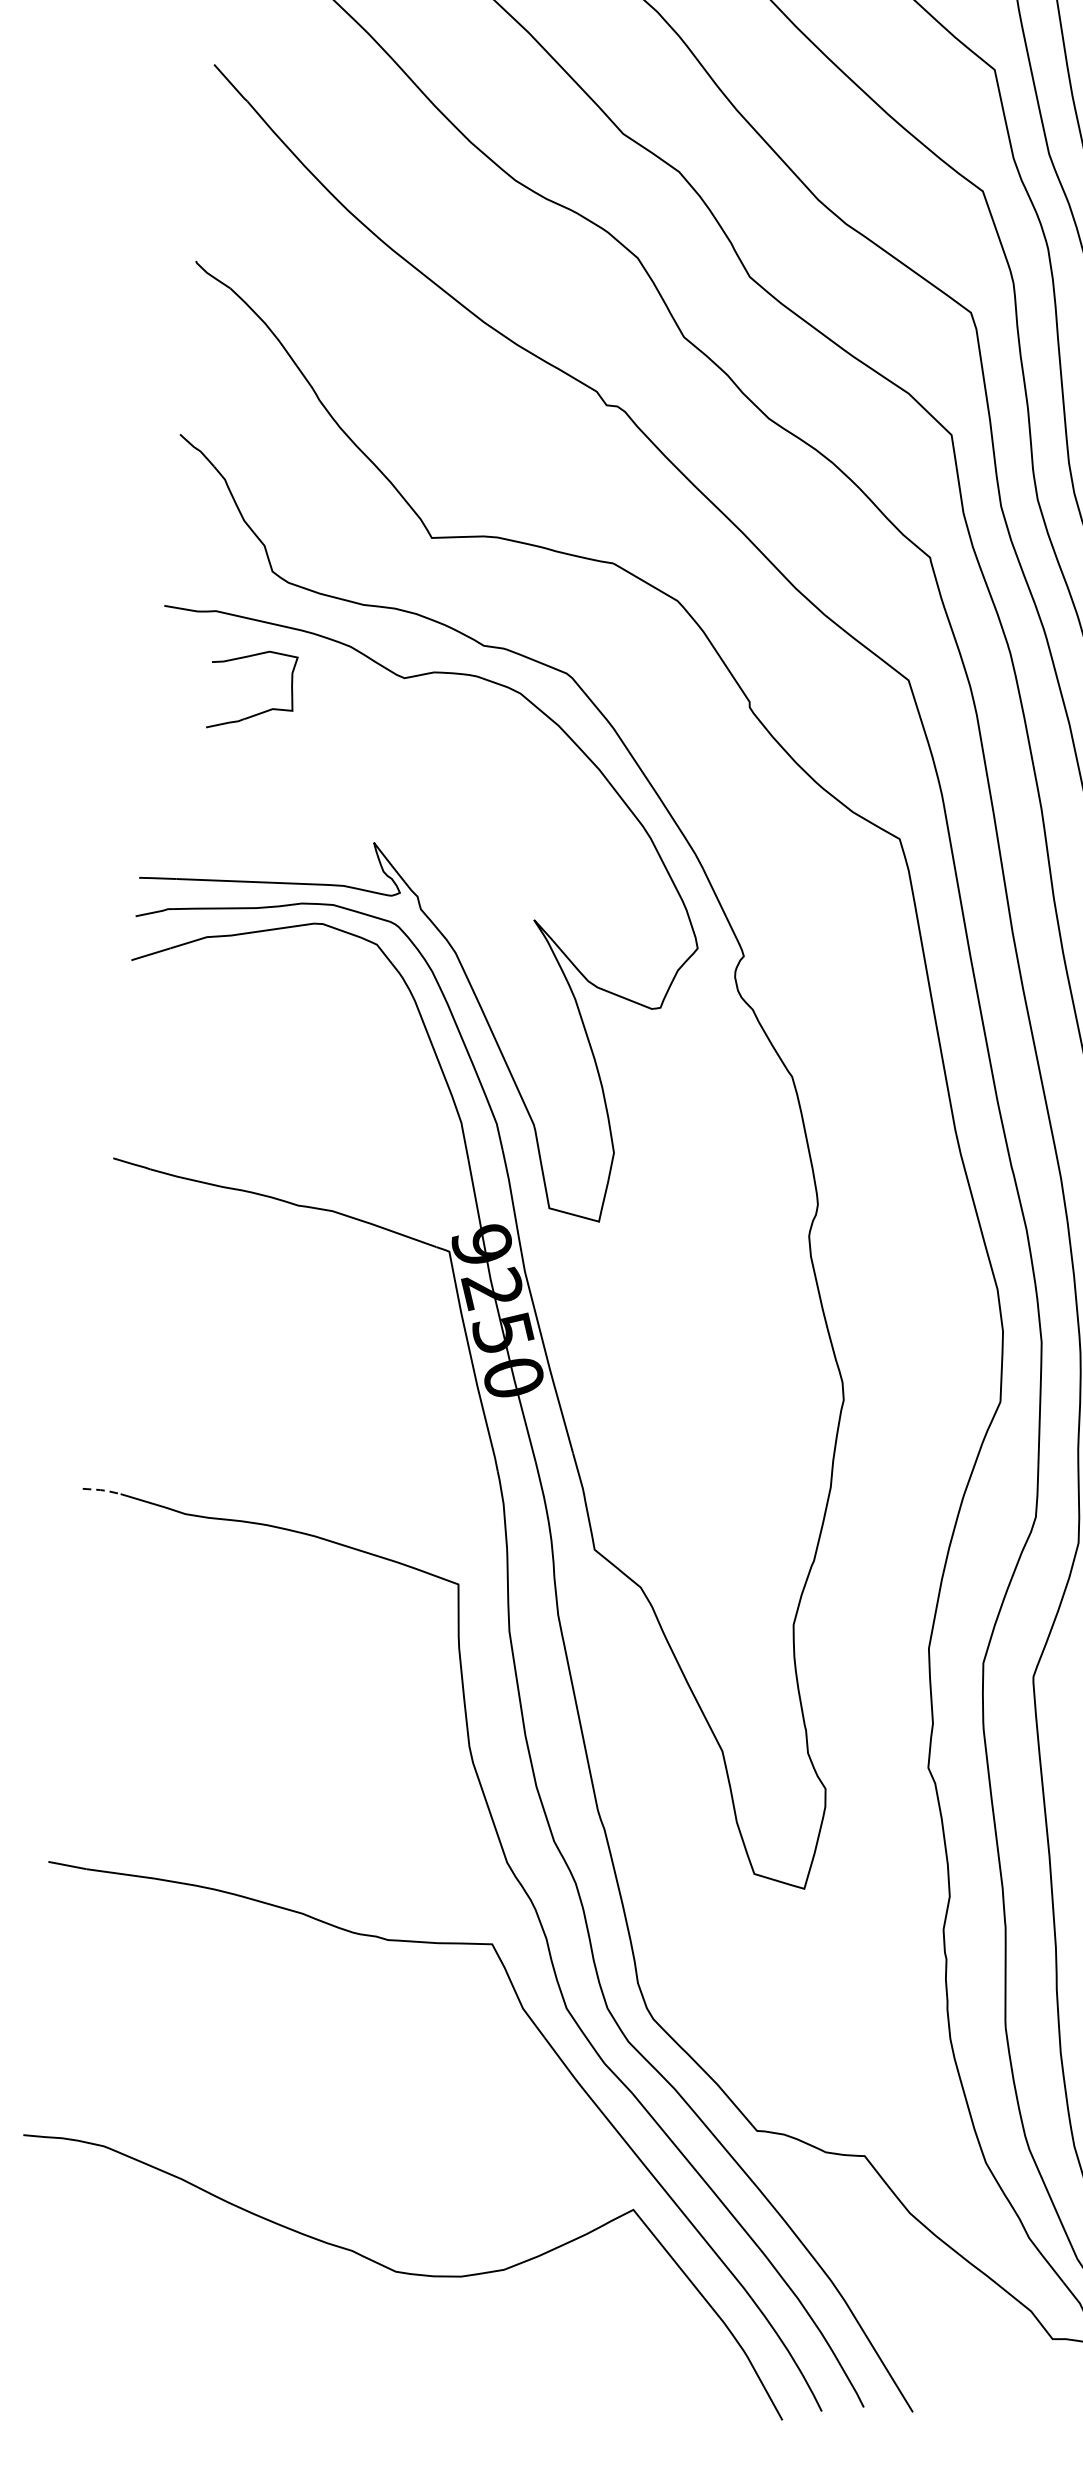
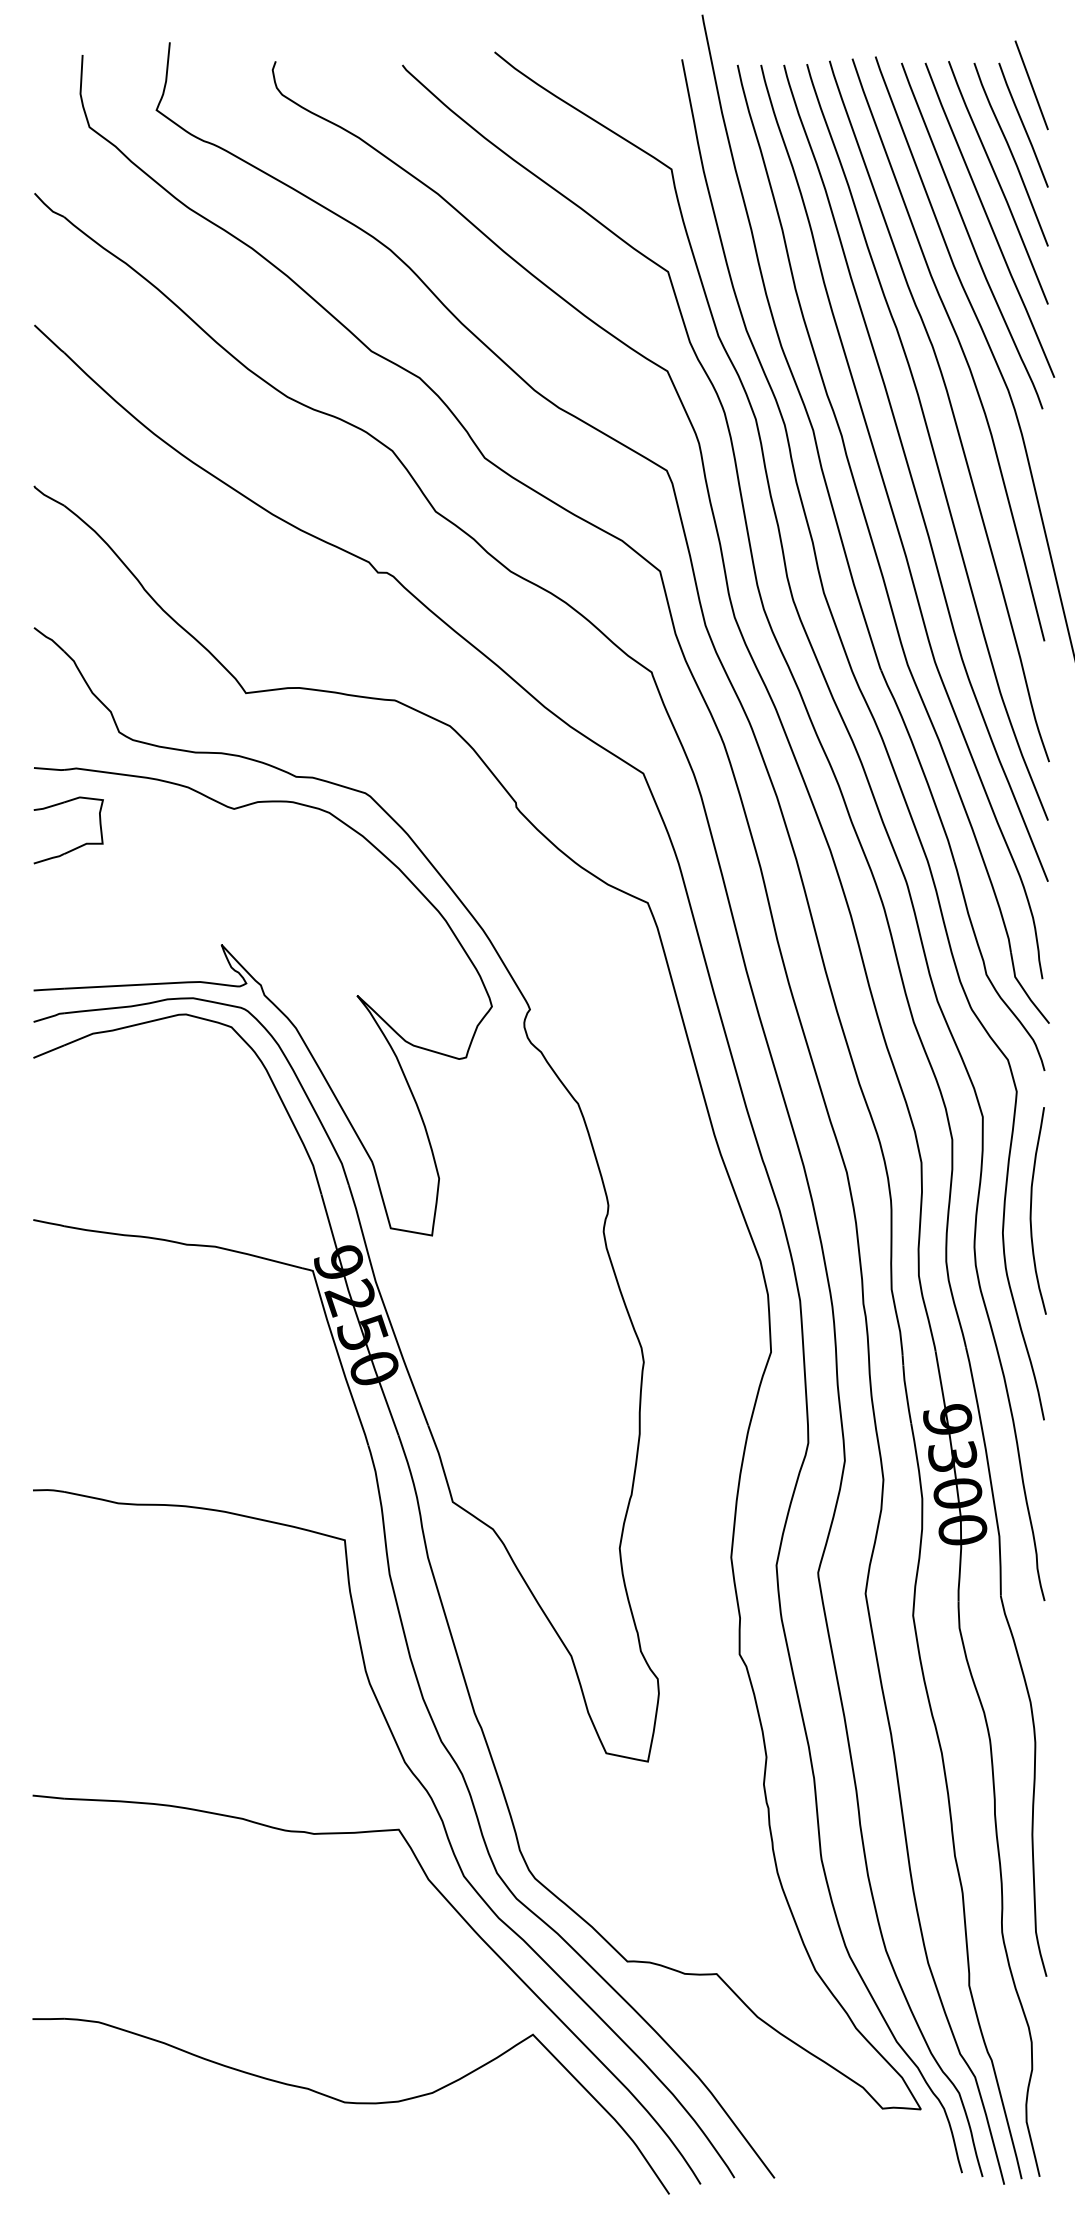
part: (261, 711) -> (77, 846), moved
line: (102, 1490) -> (49, 1490), dashed -> solid

